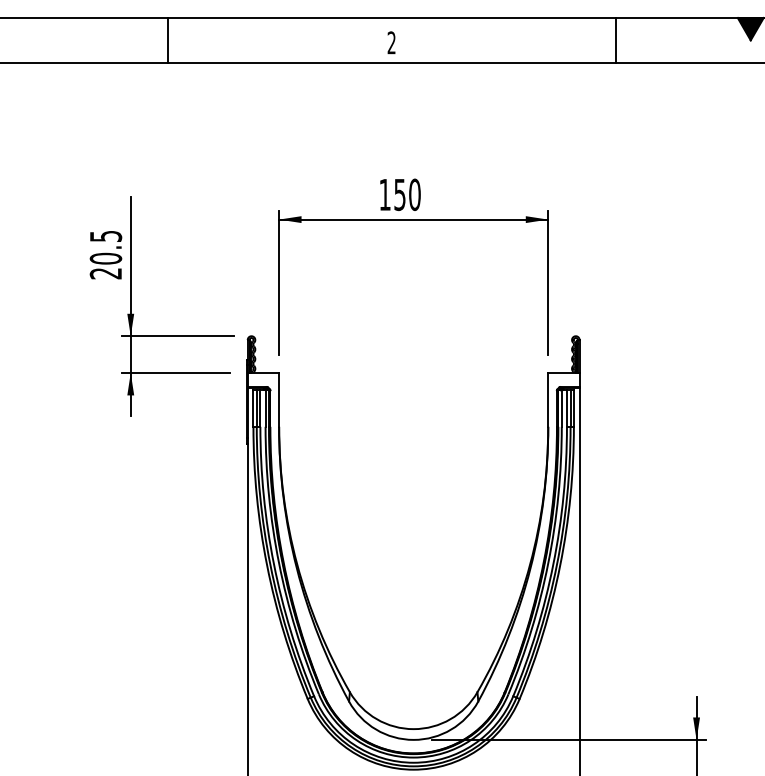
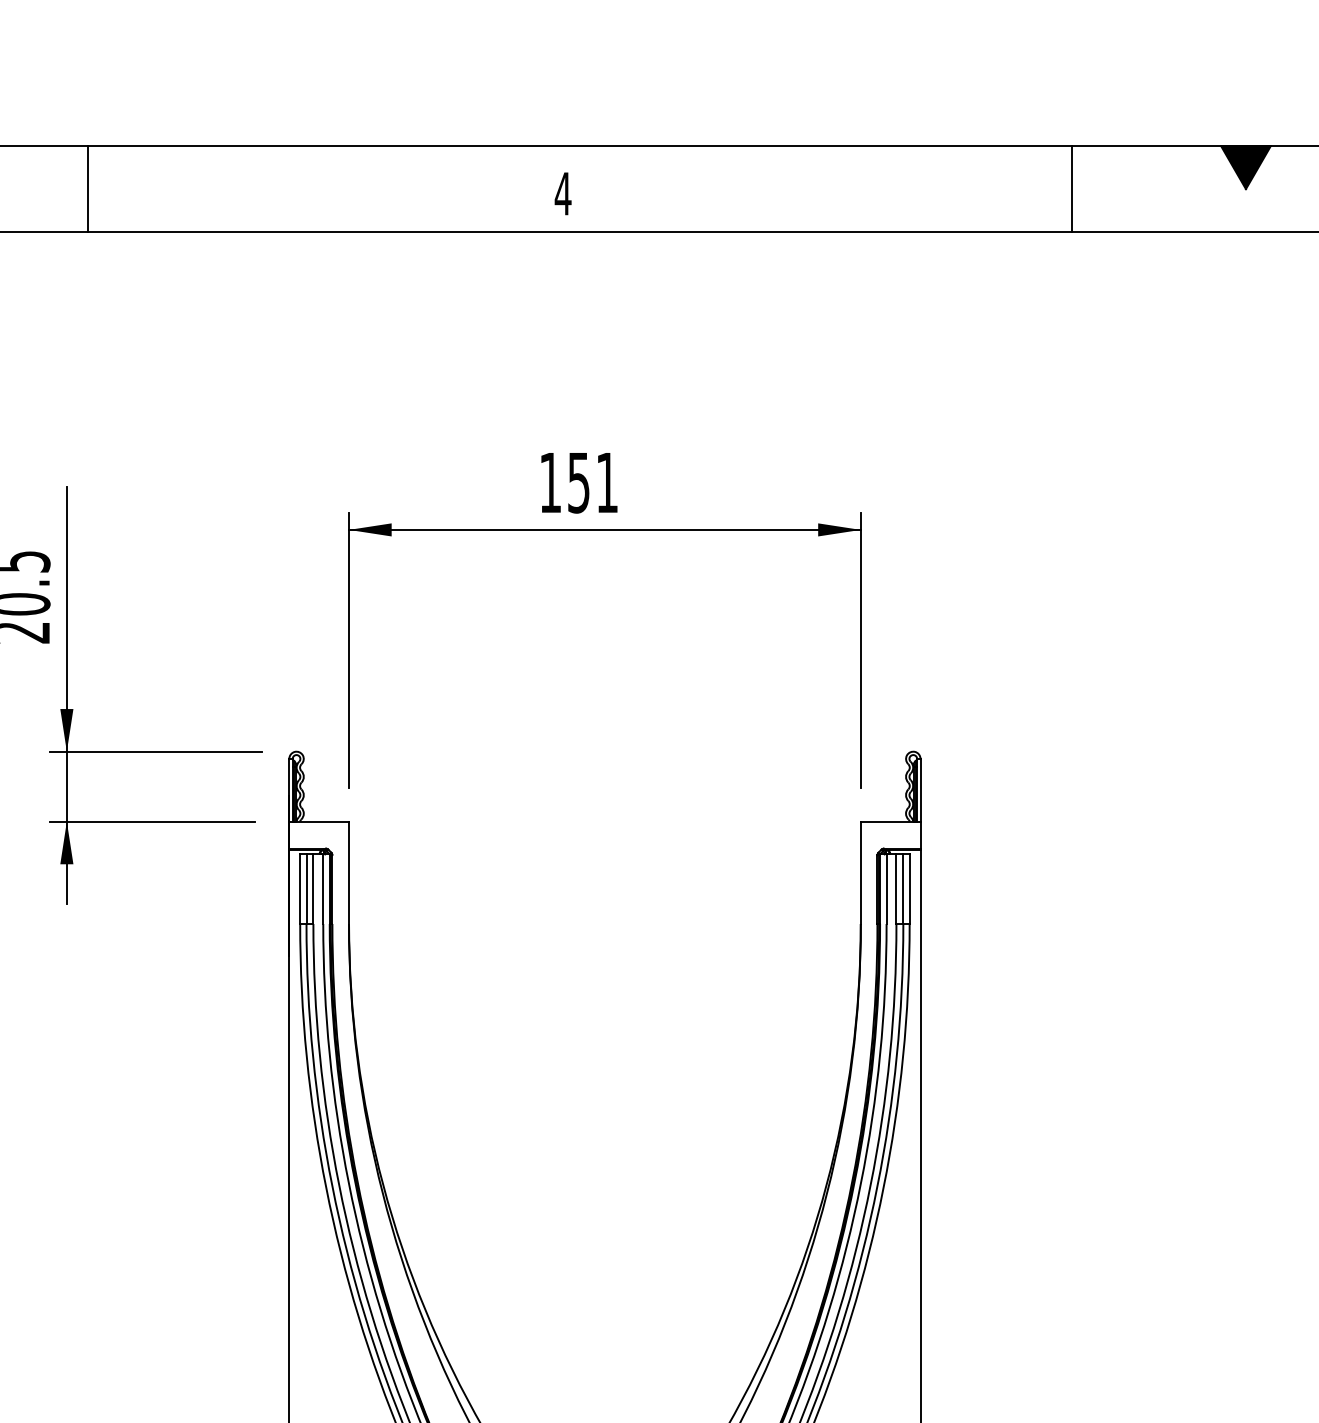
line: (167, 40) -> (87, 189), moved
line: (616, 40) -> (1072, 189), moved
text: (391, 42) -> (562, 193), 2 -> 4
text: (414, 194) -> (606, 482), 150 -> 151

